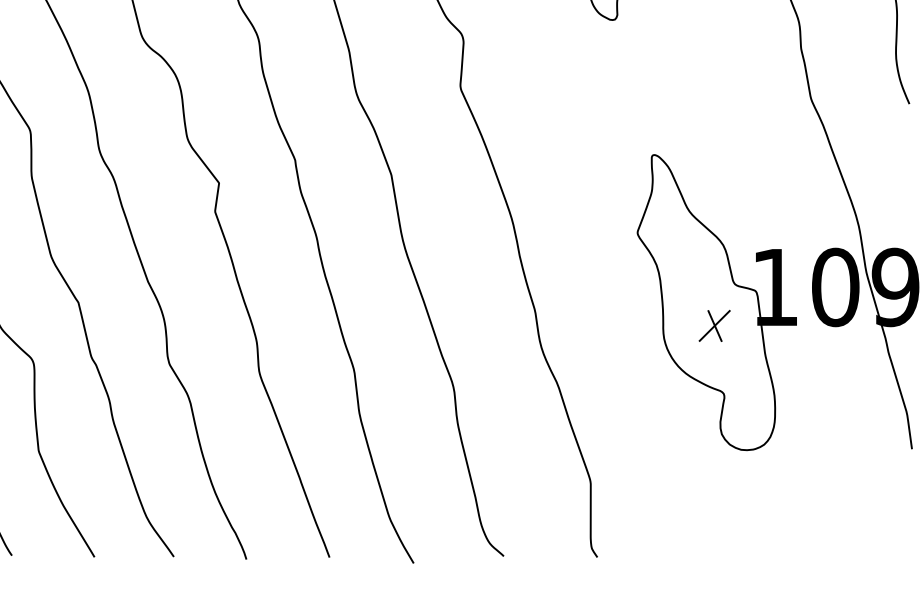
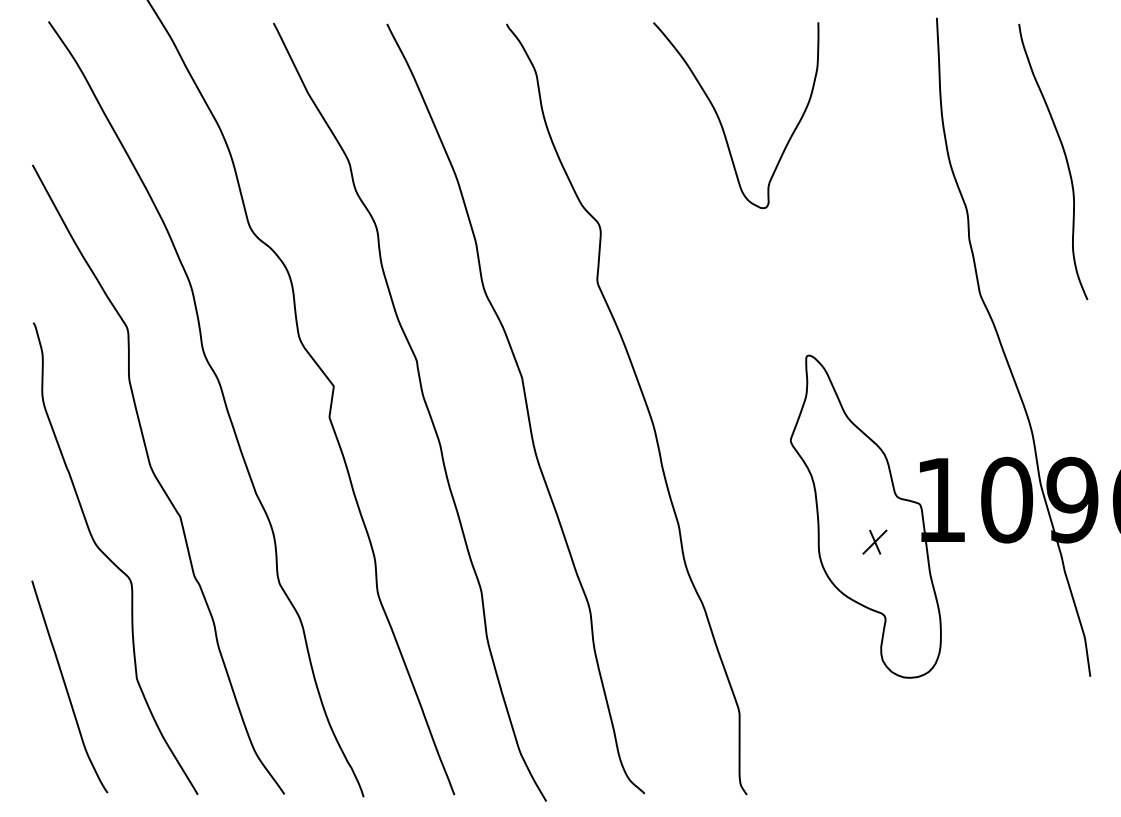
part: (714, 325) -> (874, 541), size x0.7

